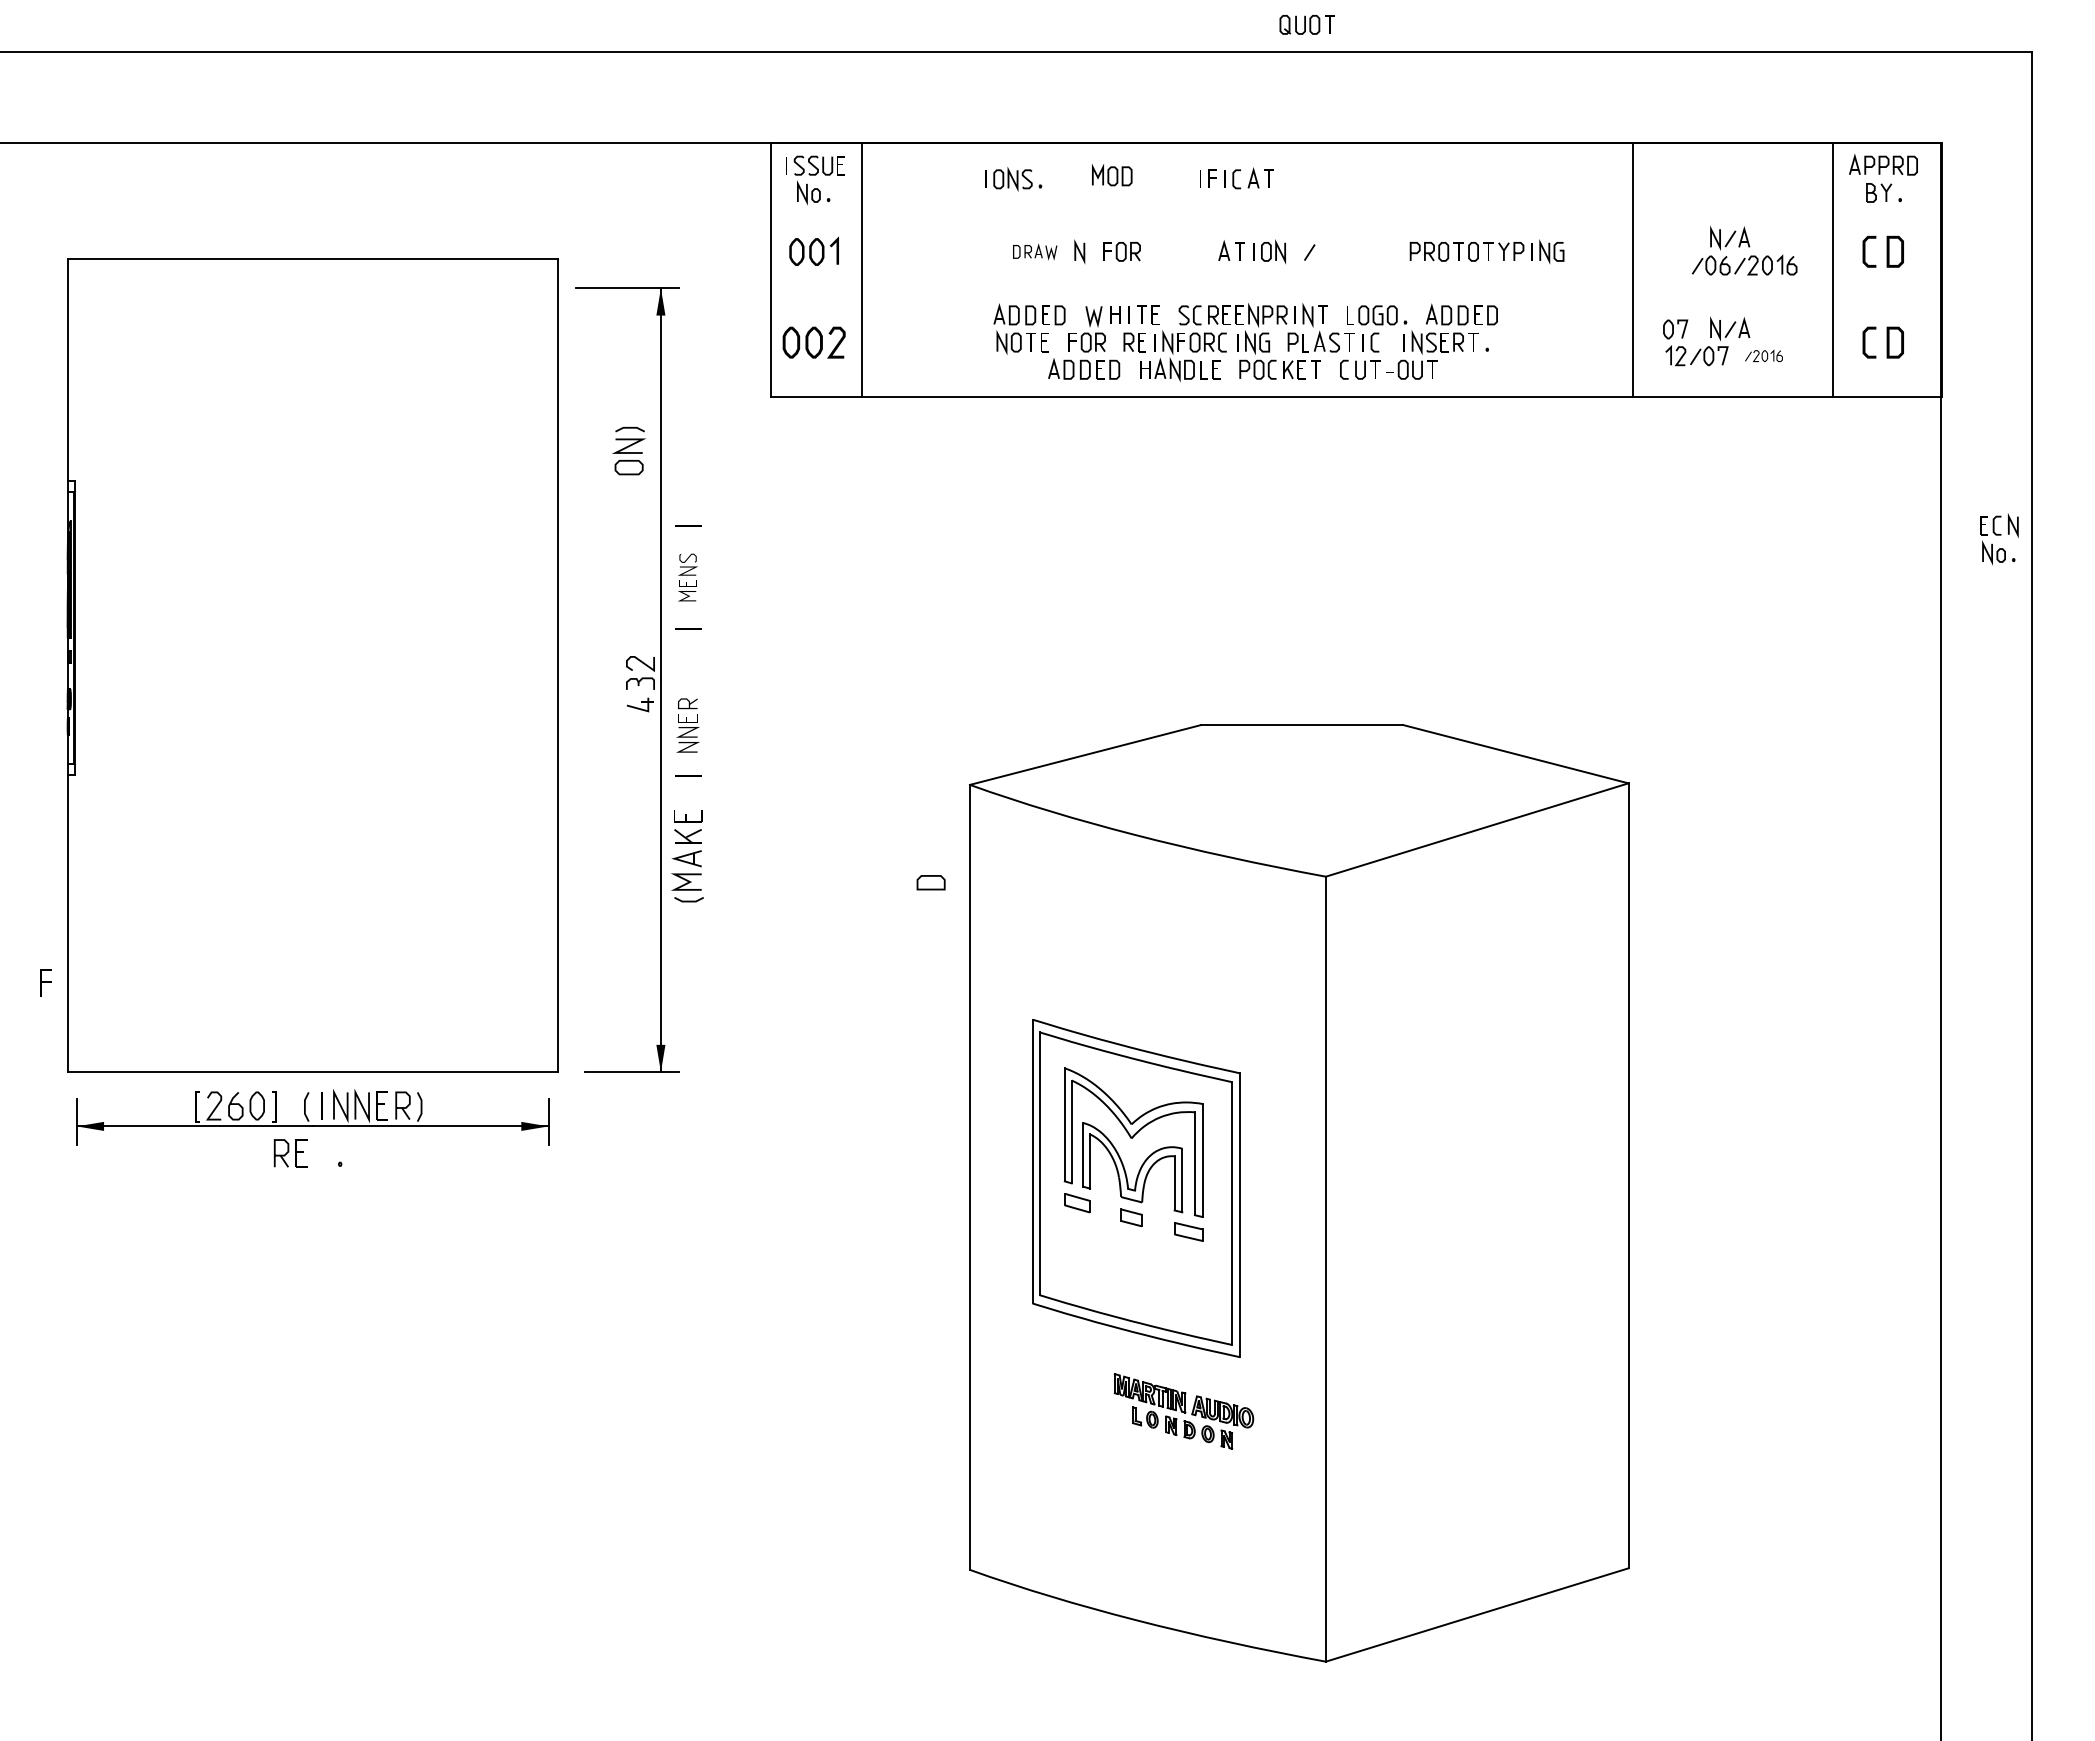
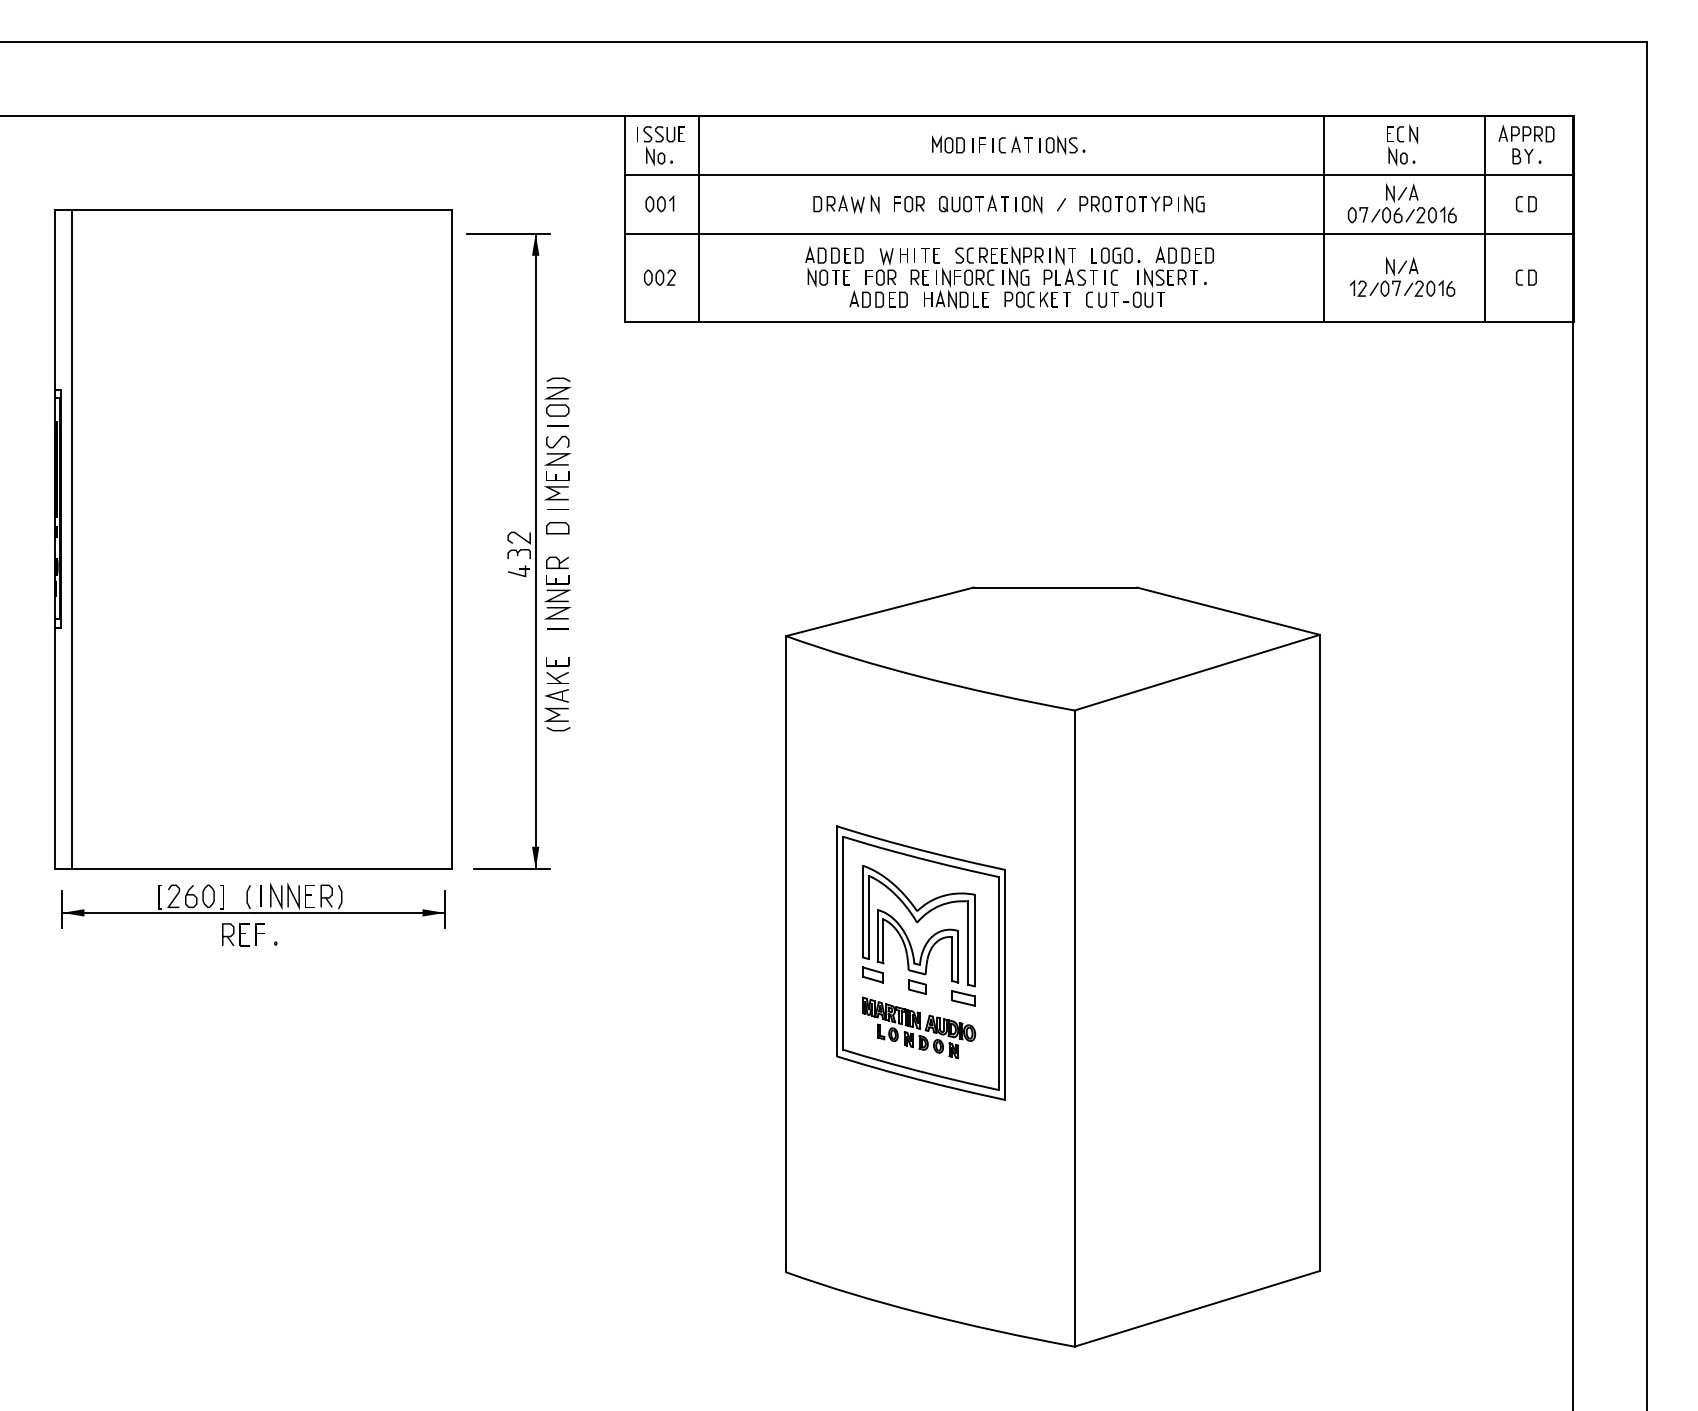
part: (1306, 24) -> (960, 203), moved
part: (1112, 175) -> (948, 144), moved
part: (1013, 179) -> (1062, 145), moved
line: (1356, 215) -> (1099, 174), added
part: (813, 251) -> (659, 203), size x0.71
part: (1034, 251) -> (838, 203), size x1.43
part: (1486, 251) -> (1141, 203), moved
part: (1883, 251) -> (1526, 203), size x0.62
line: (1356, 288) -> (1099, 233), added
part: (1675, 329) -> (1357, 215), moved
part: (813, 342) -> (659, 277), size x0.62
part: (1883, 342) -> (1526, 277), size x0.62
part: (1763, 355) -> (1429, 288), size x1.67
part: (628, 450) -> (557, 396), moved
part: (1999, 539) -> (1402, 145), moved
part: (687, 577) -> (557, 468), size x1.67
line: (88, 665) -> (71, 539), added
part: (687, 725) -> (557, 587), size x1.43
part: (930, 882) -> (557, 528), moved
part: (45, 982) -> (259, 934), moved
part: (1183, 1411) -> (918, 1028), moved

